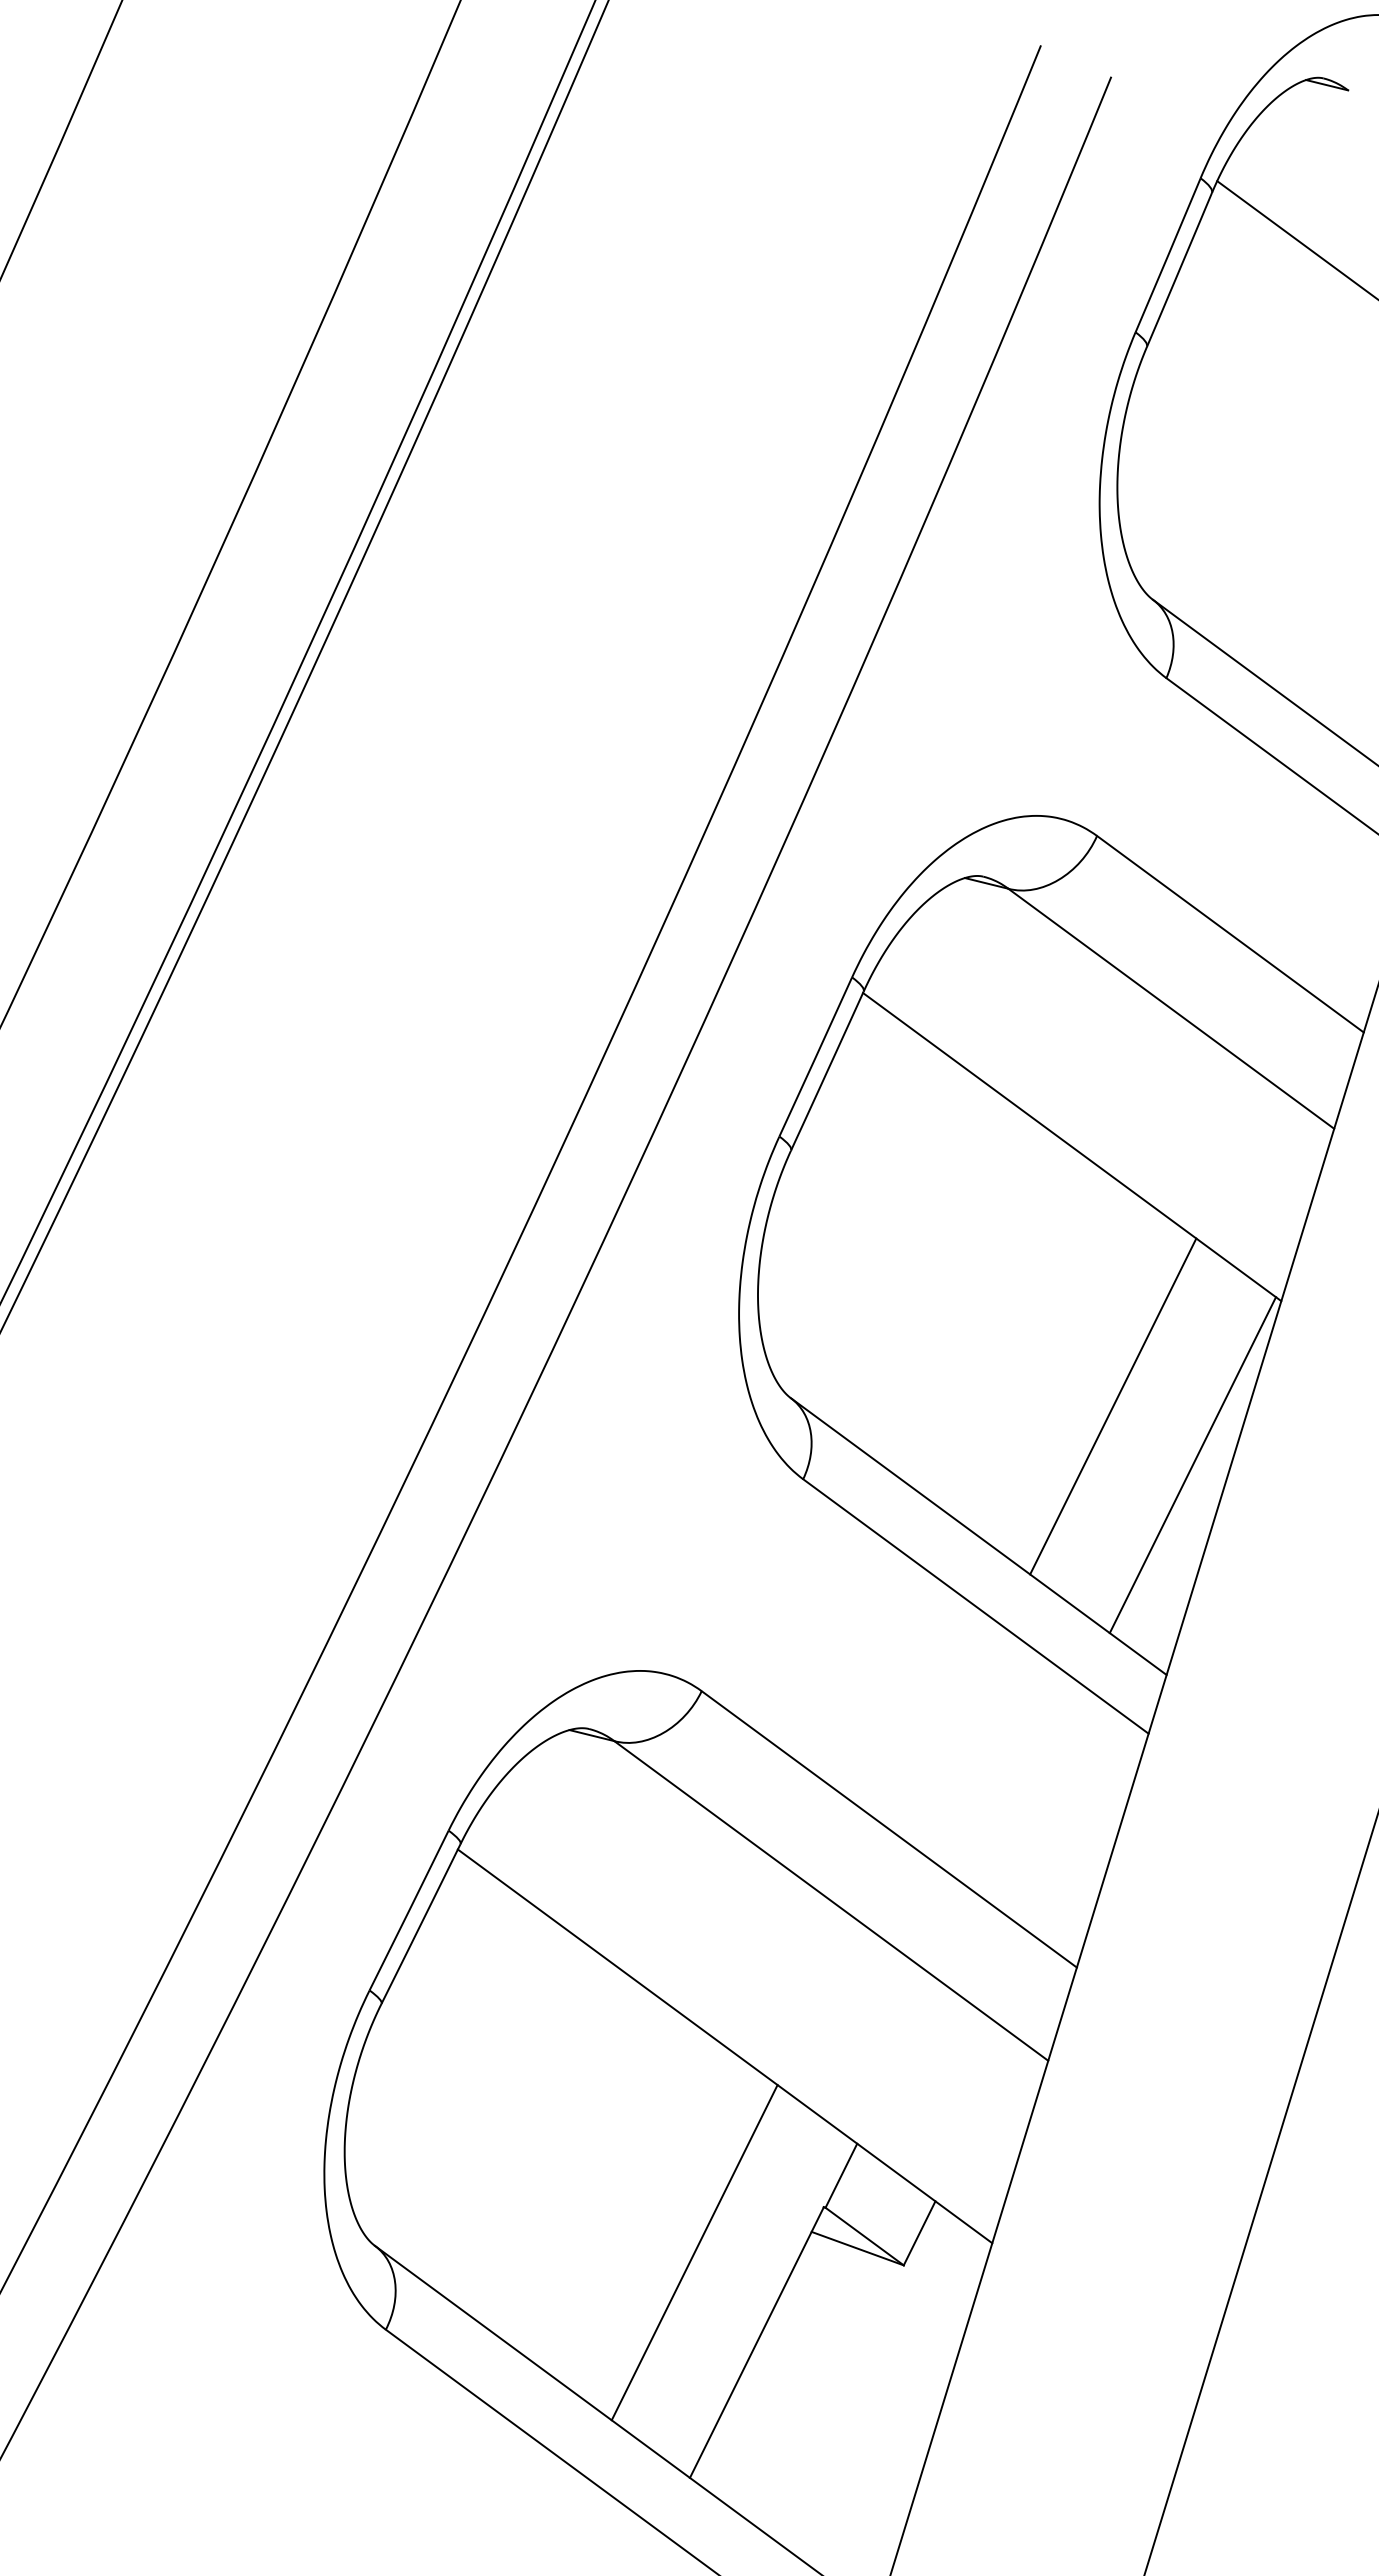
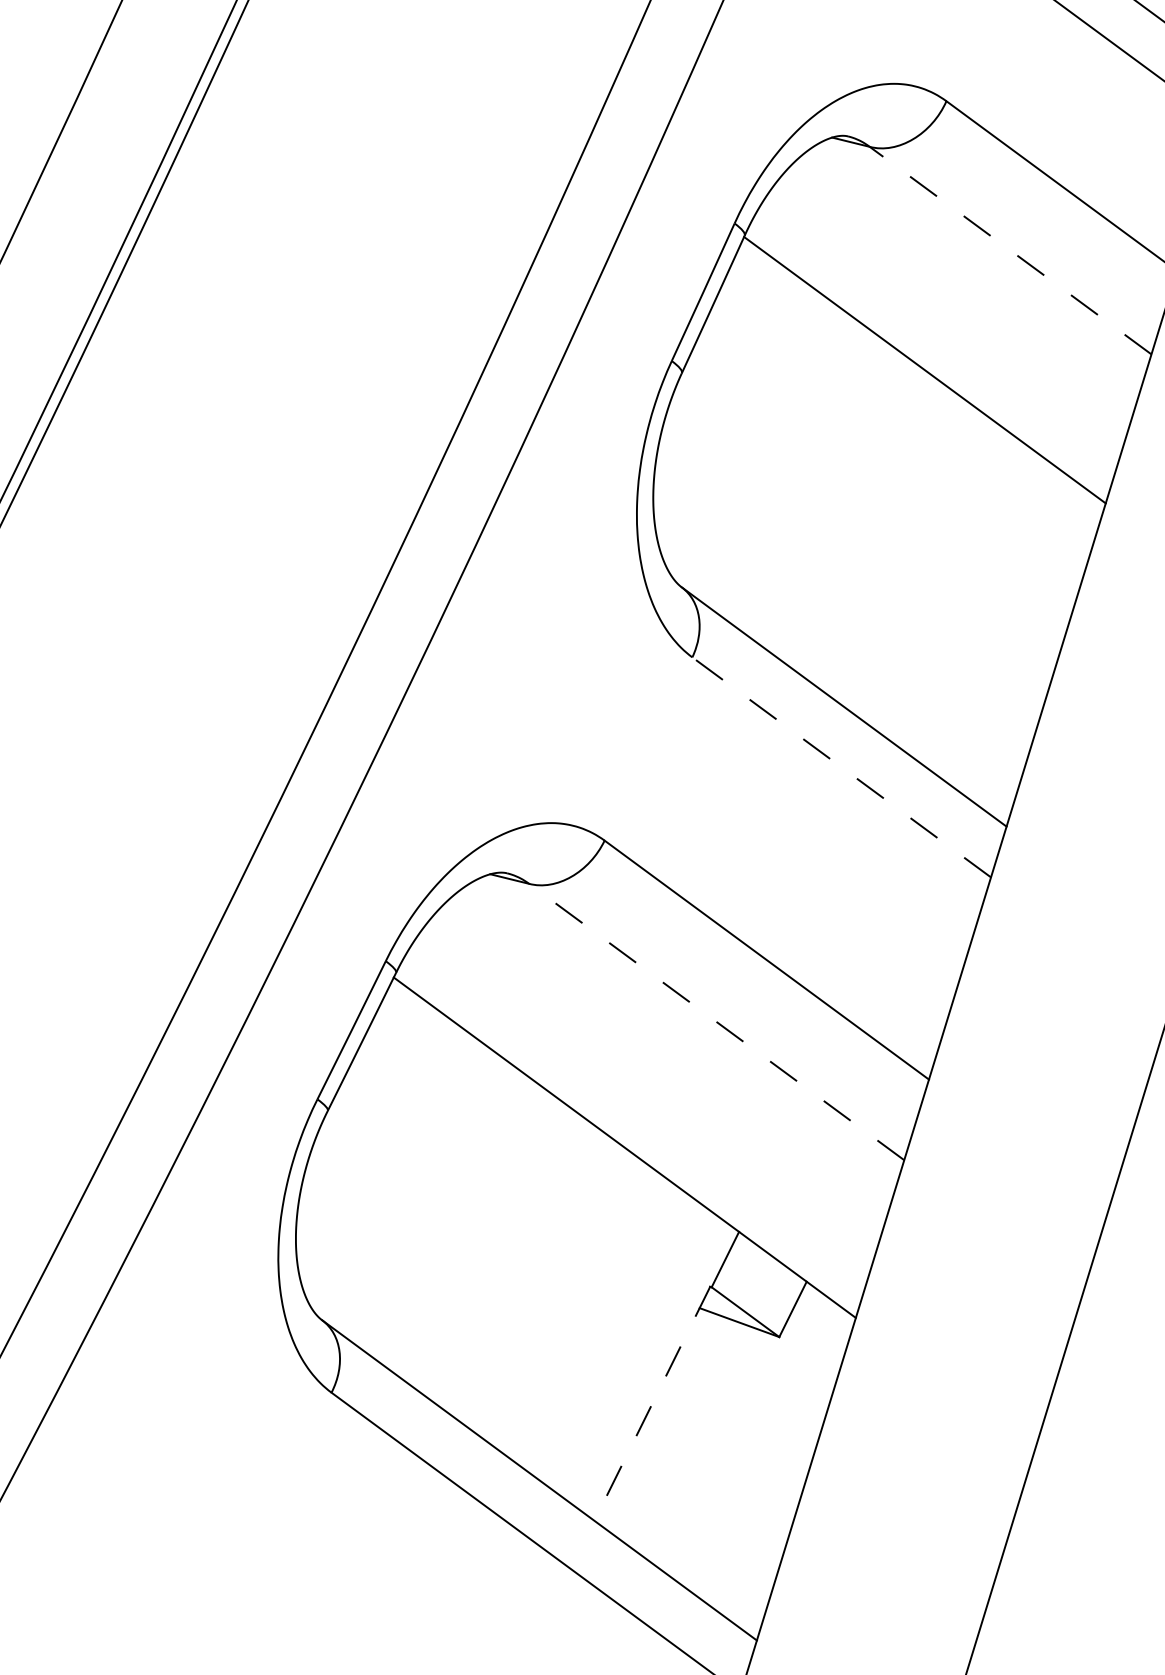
line: (1170, 1008) -> (1009, 250), solid -> dashed
line: (1113, 1406) -> (960, 594), removed
line: (1192, 1465) -> (1028, 645), removed
line: (975, 1606) -> (841, 767), solid -> dashed
line: (830, 1900) -> (715, 1021), solid -> dashed
line: (694, 2252) -> (598, 1325), removed
line: (756, 2342) -> (651, 1403), solid -> dashed

